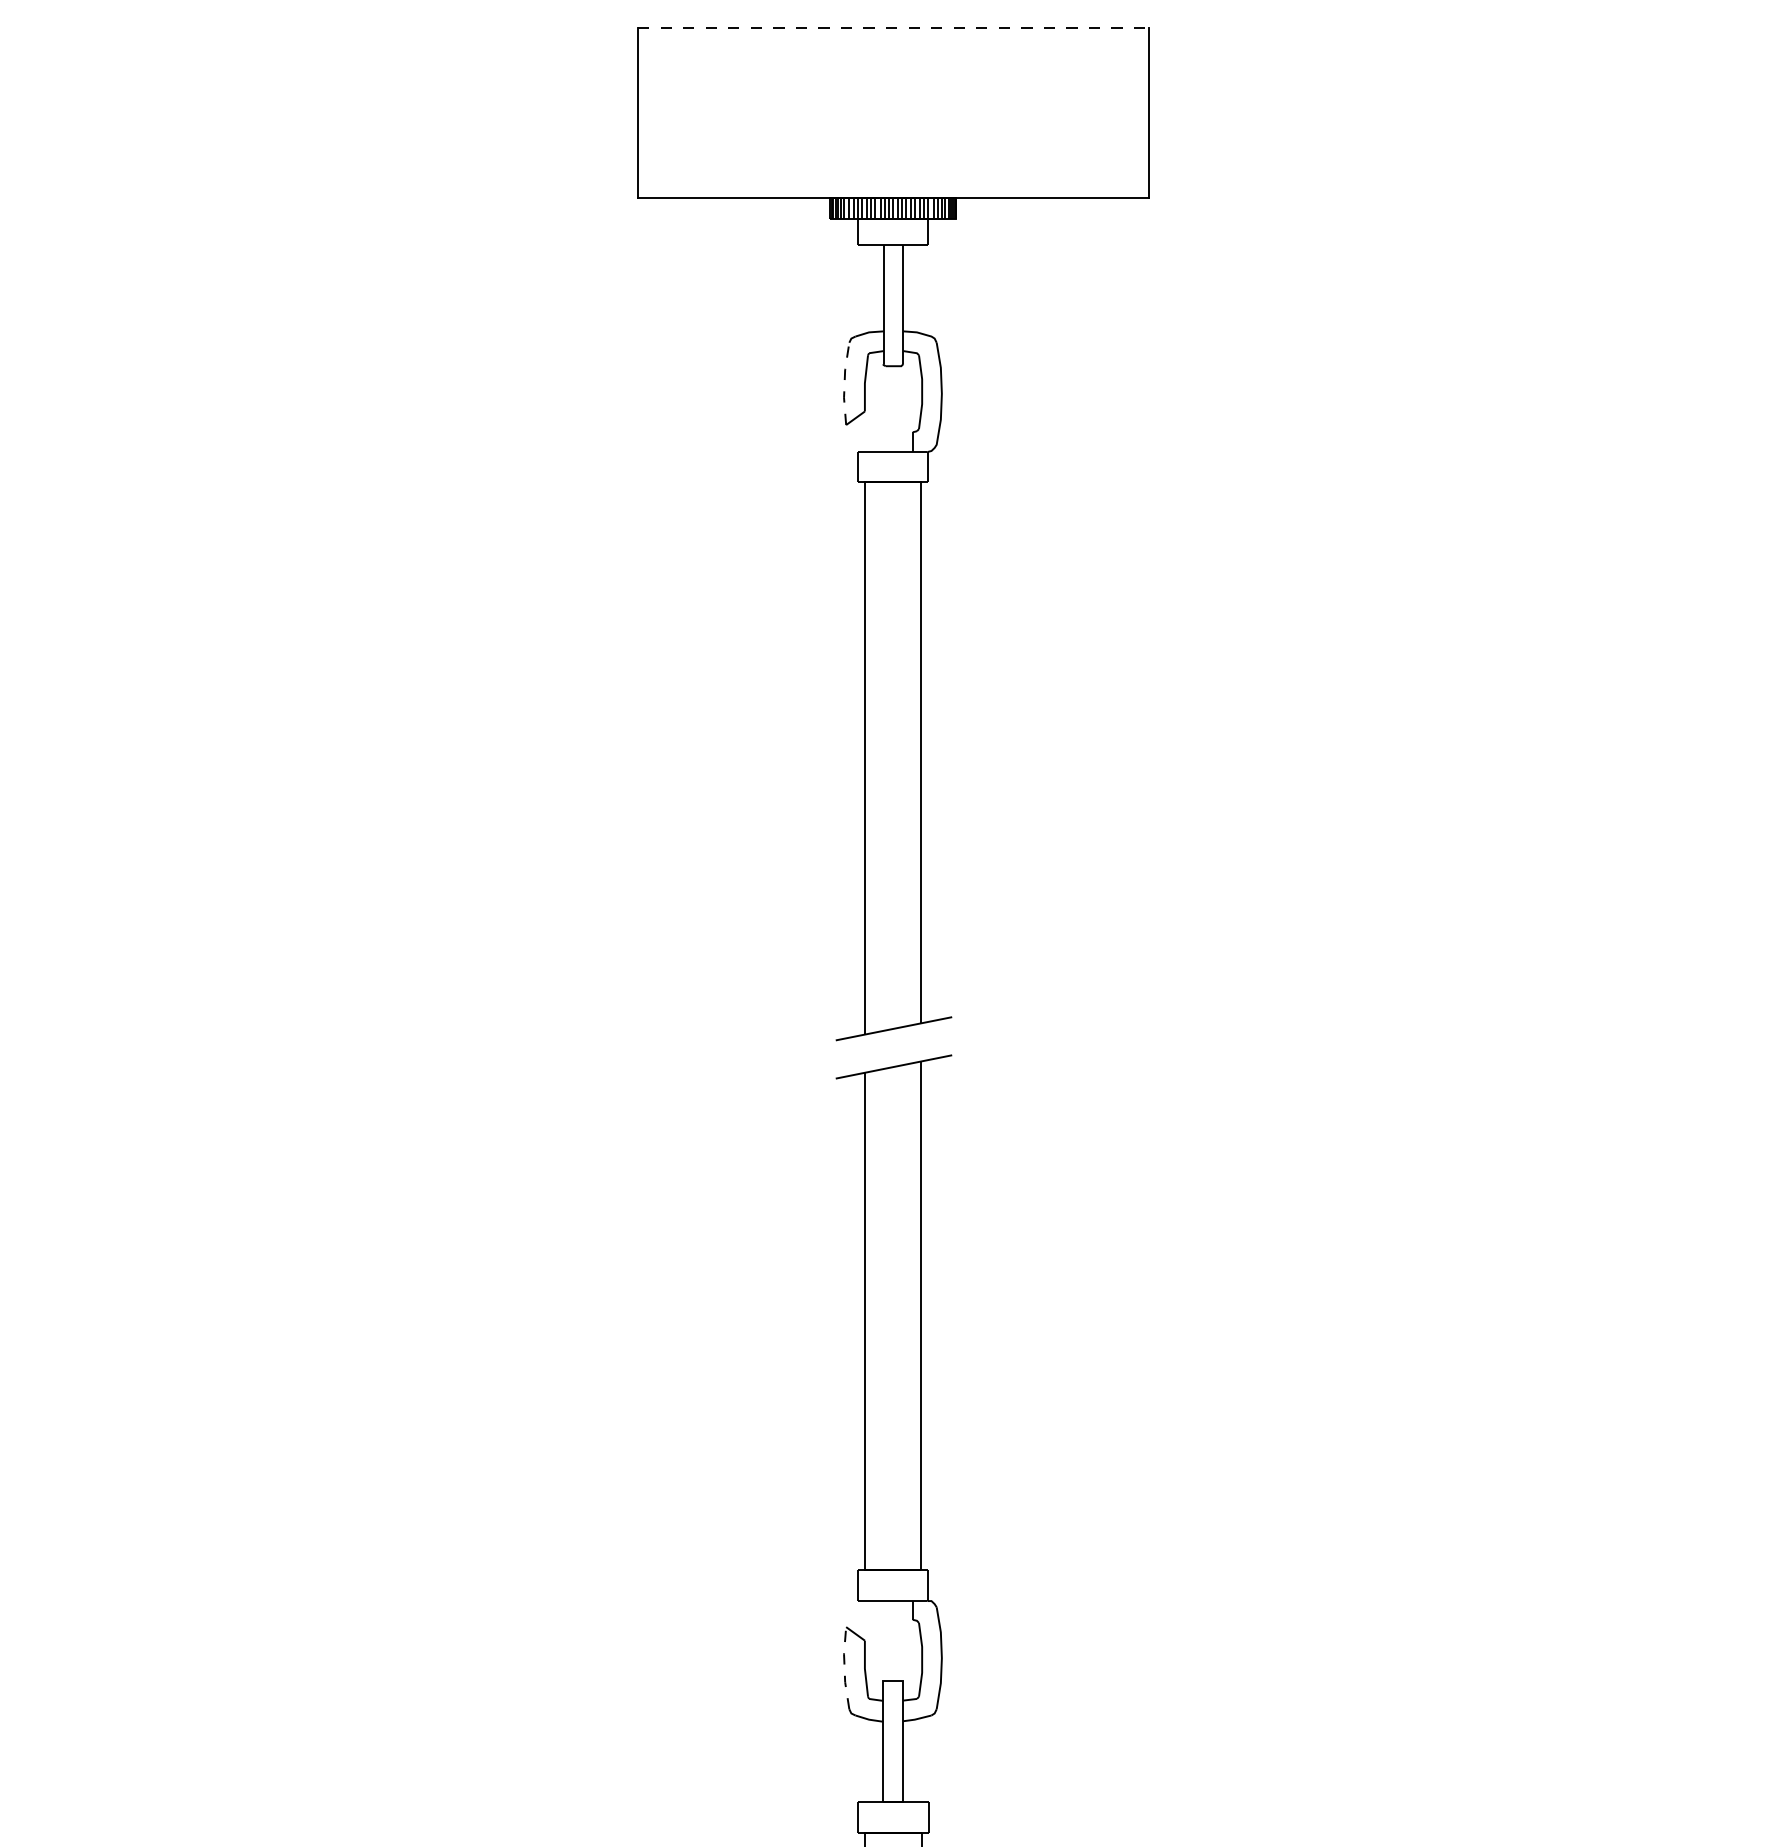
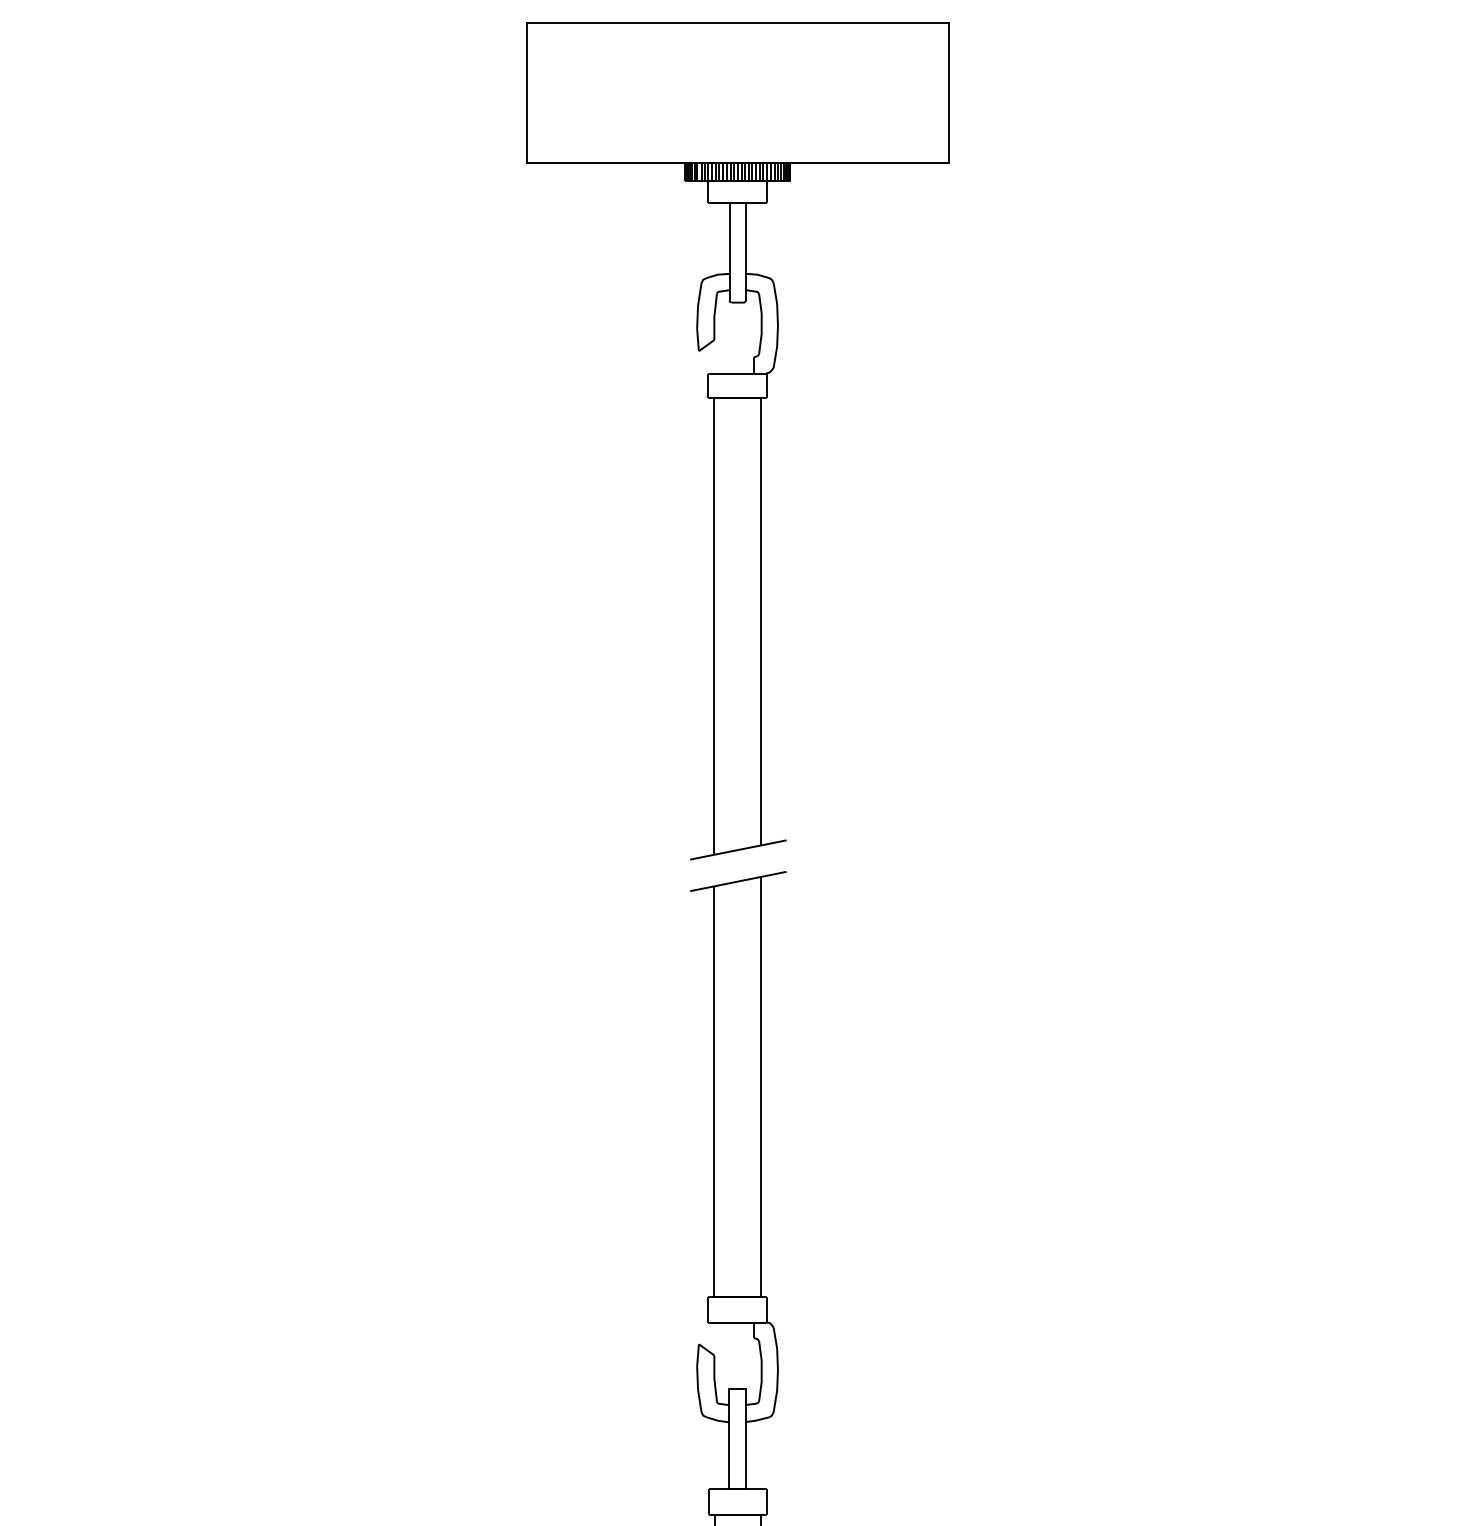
line: (893, 27) -> (738, 22), dashed -> solid
line: (844, 383) -> (697, 316), dashed -> solid
line: (844, 1667) -> (697, 1377), dashed -> solid

